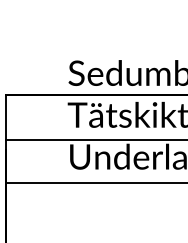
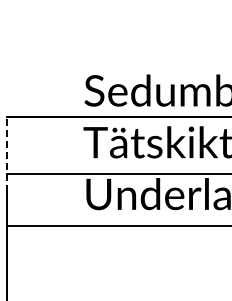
line: (5, 124) -> (6, 154), solid -> dashed

